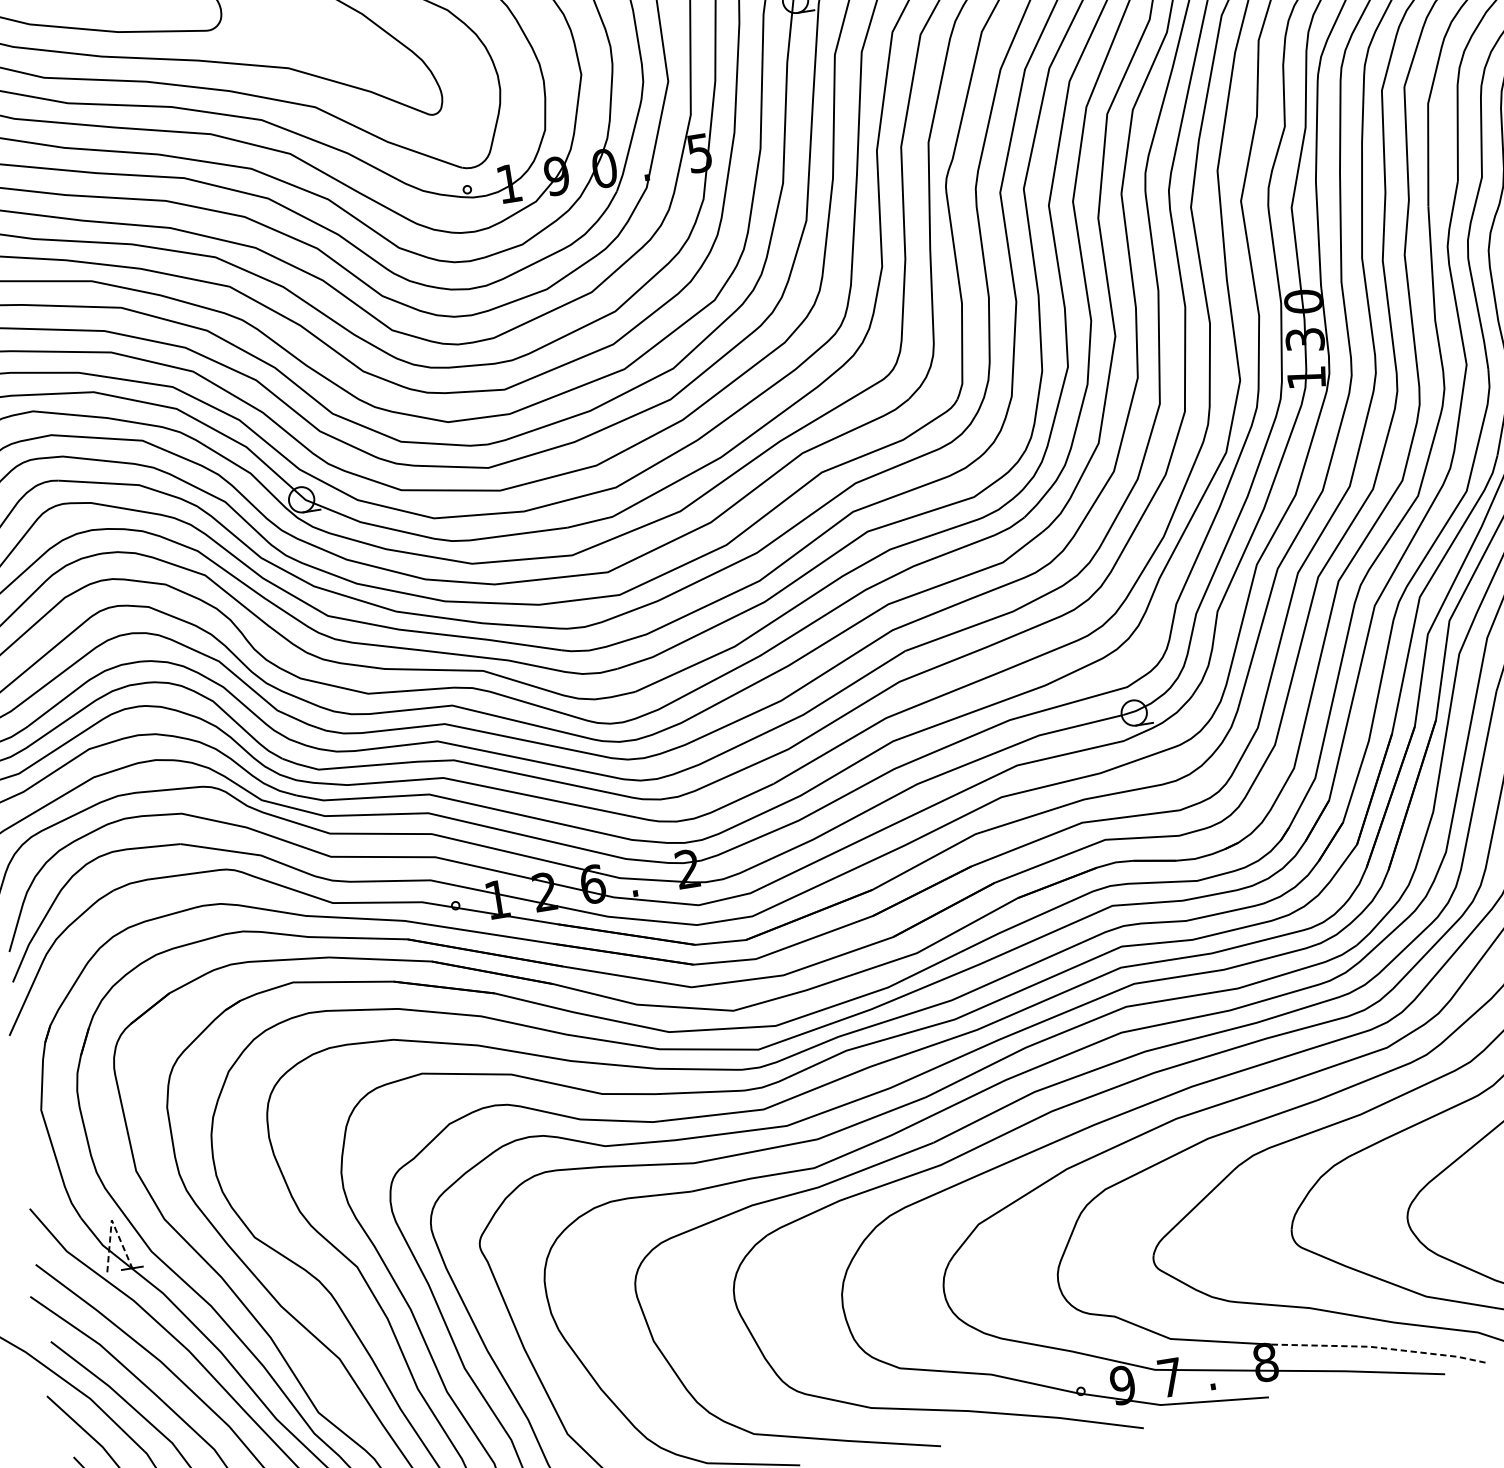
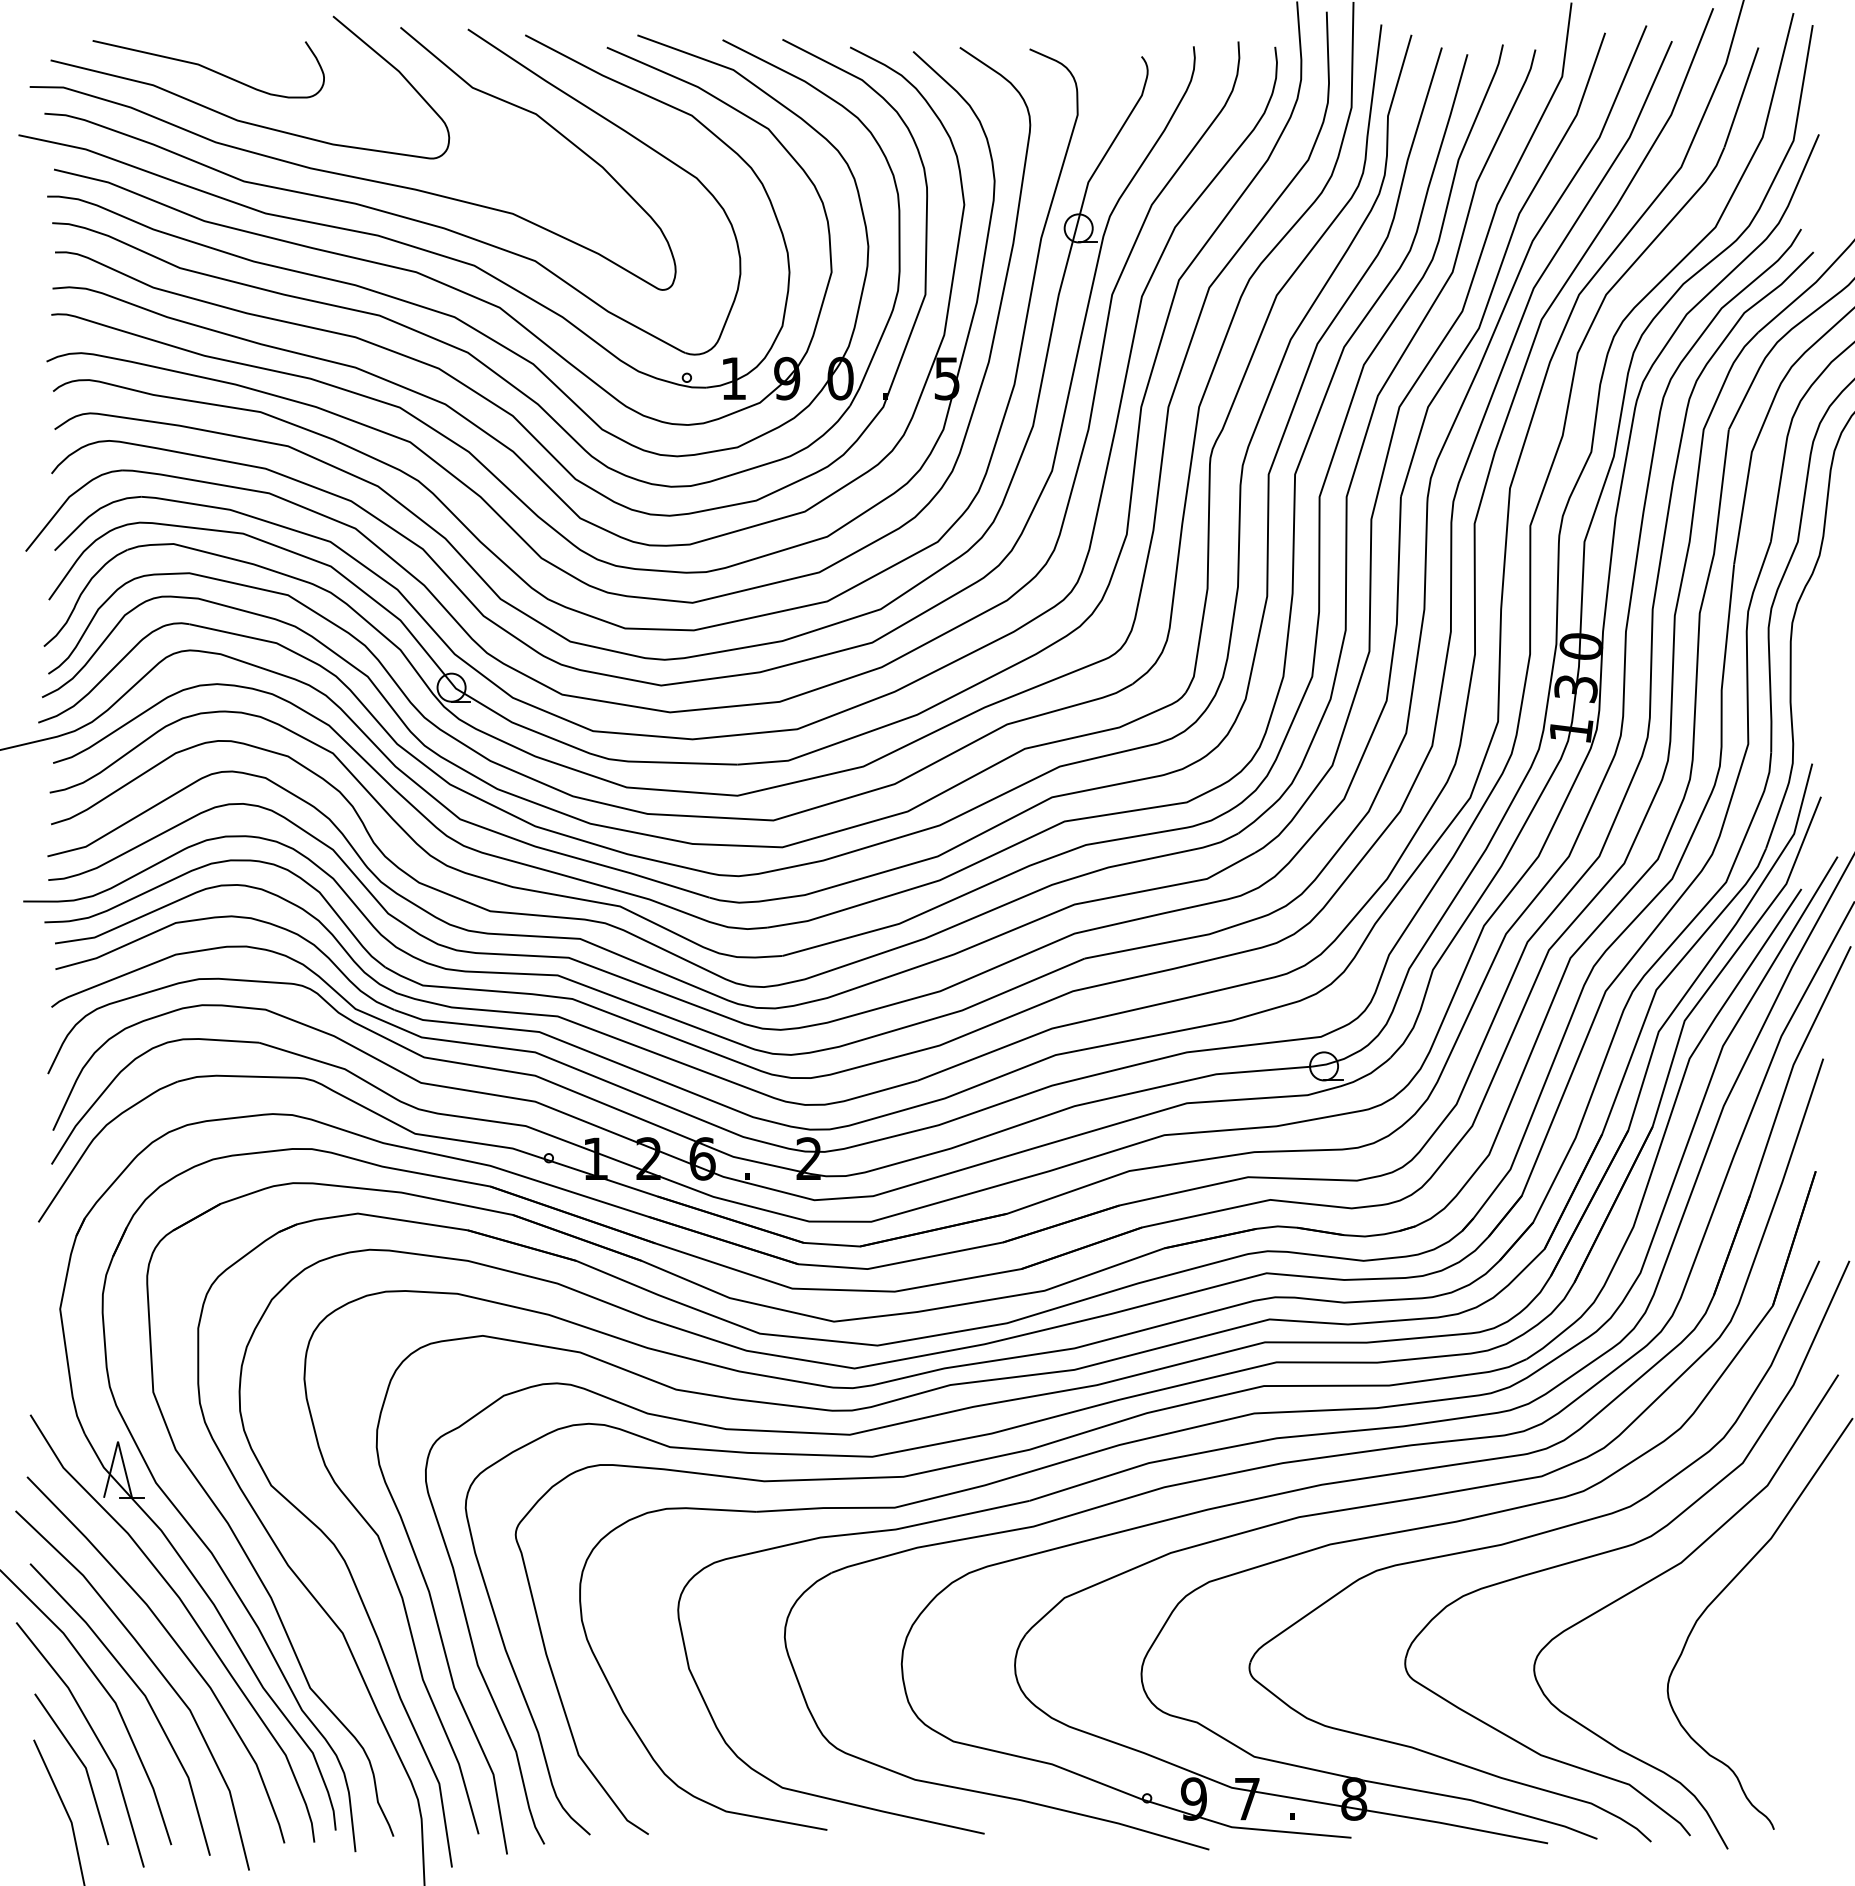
line: (112, 1219) -> (118, 1441), dashed -> solid
line: (1380, 1348) -> (1482, 1803), dashed -> solid

